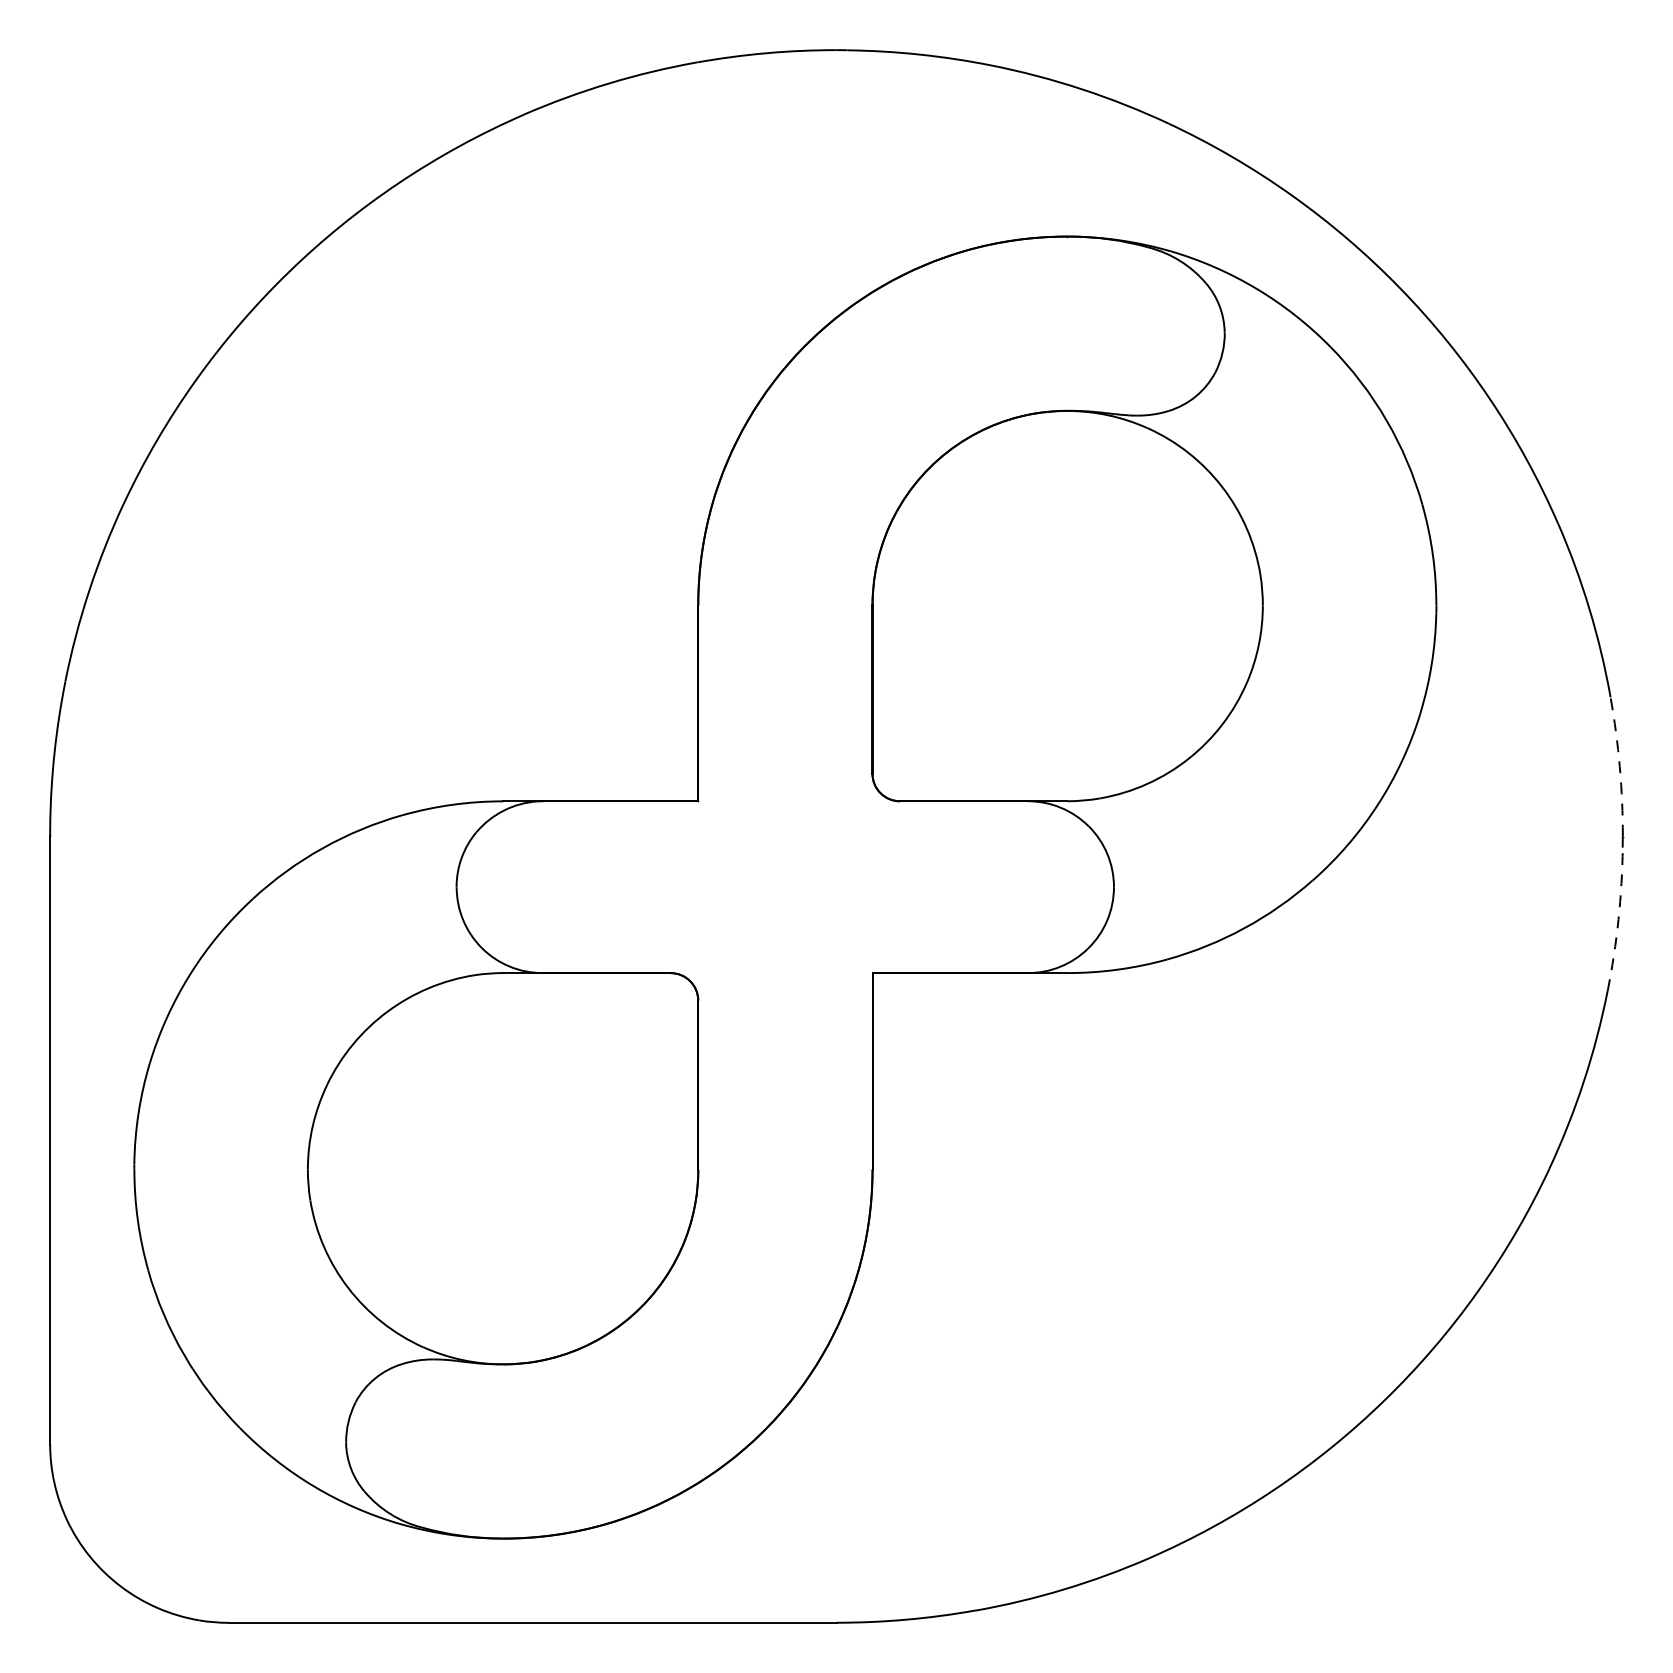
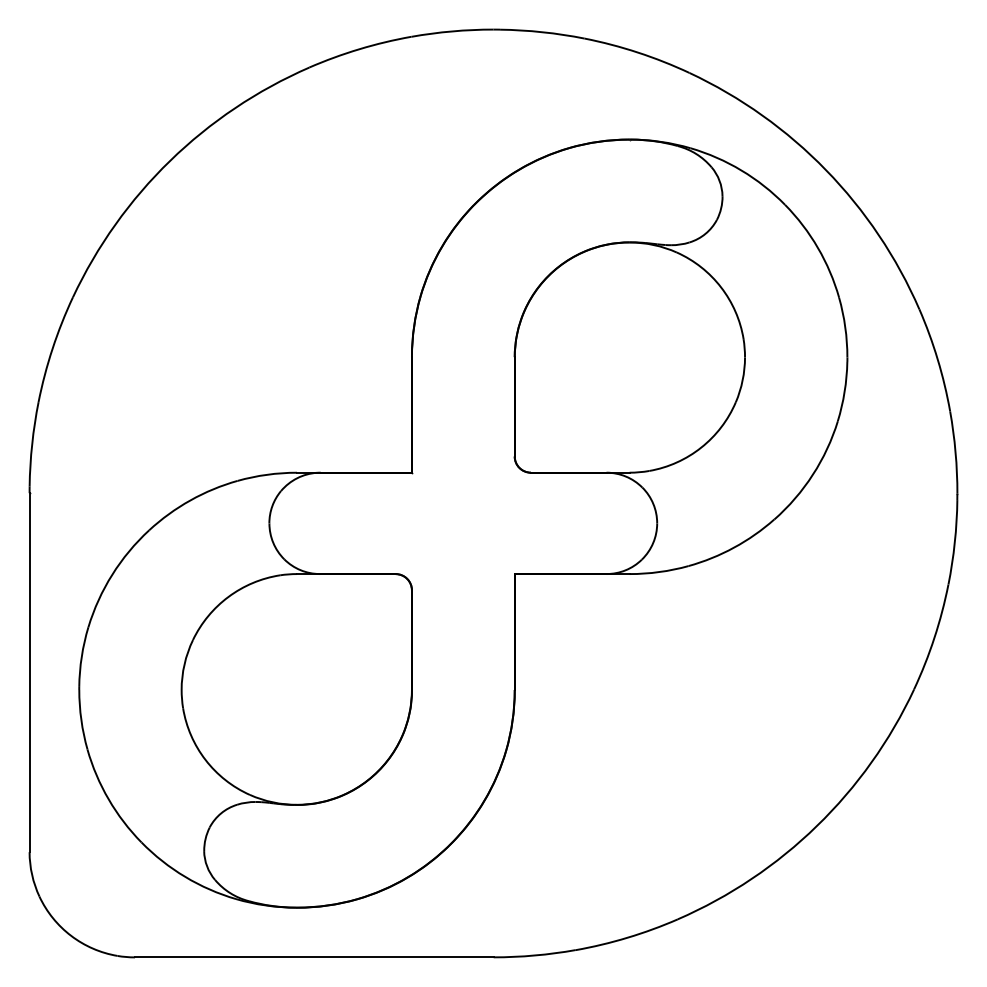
arc: (1619, 767) -> (955, 452), dashed -> solid
arc: (1617, 919) -> (954, 542), dashed -> solid

